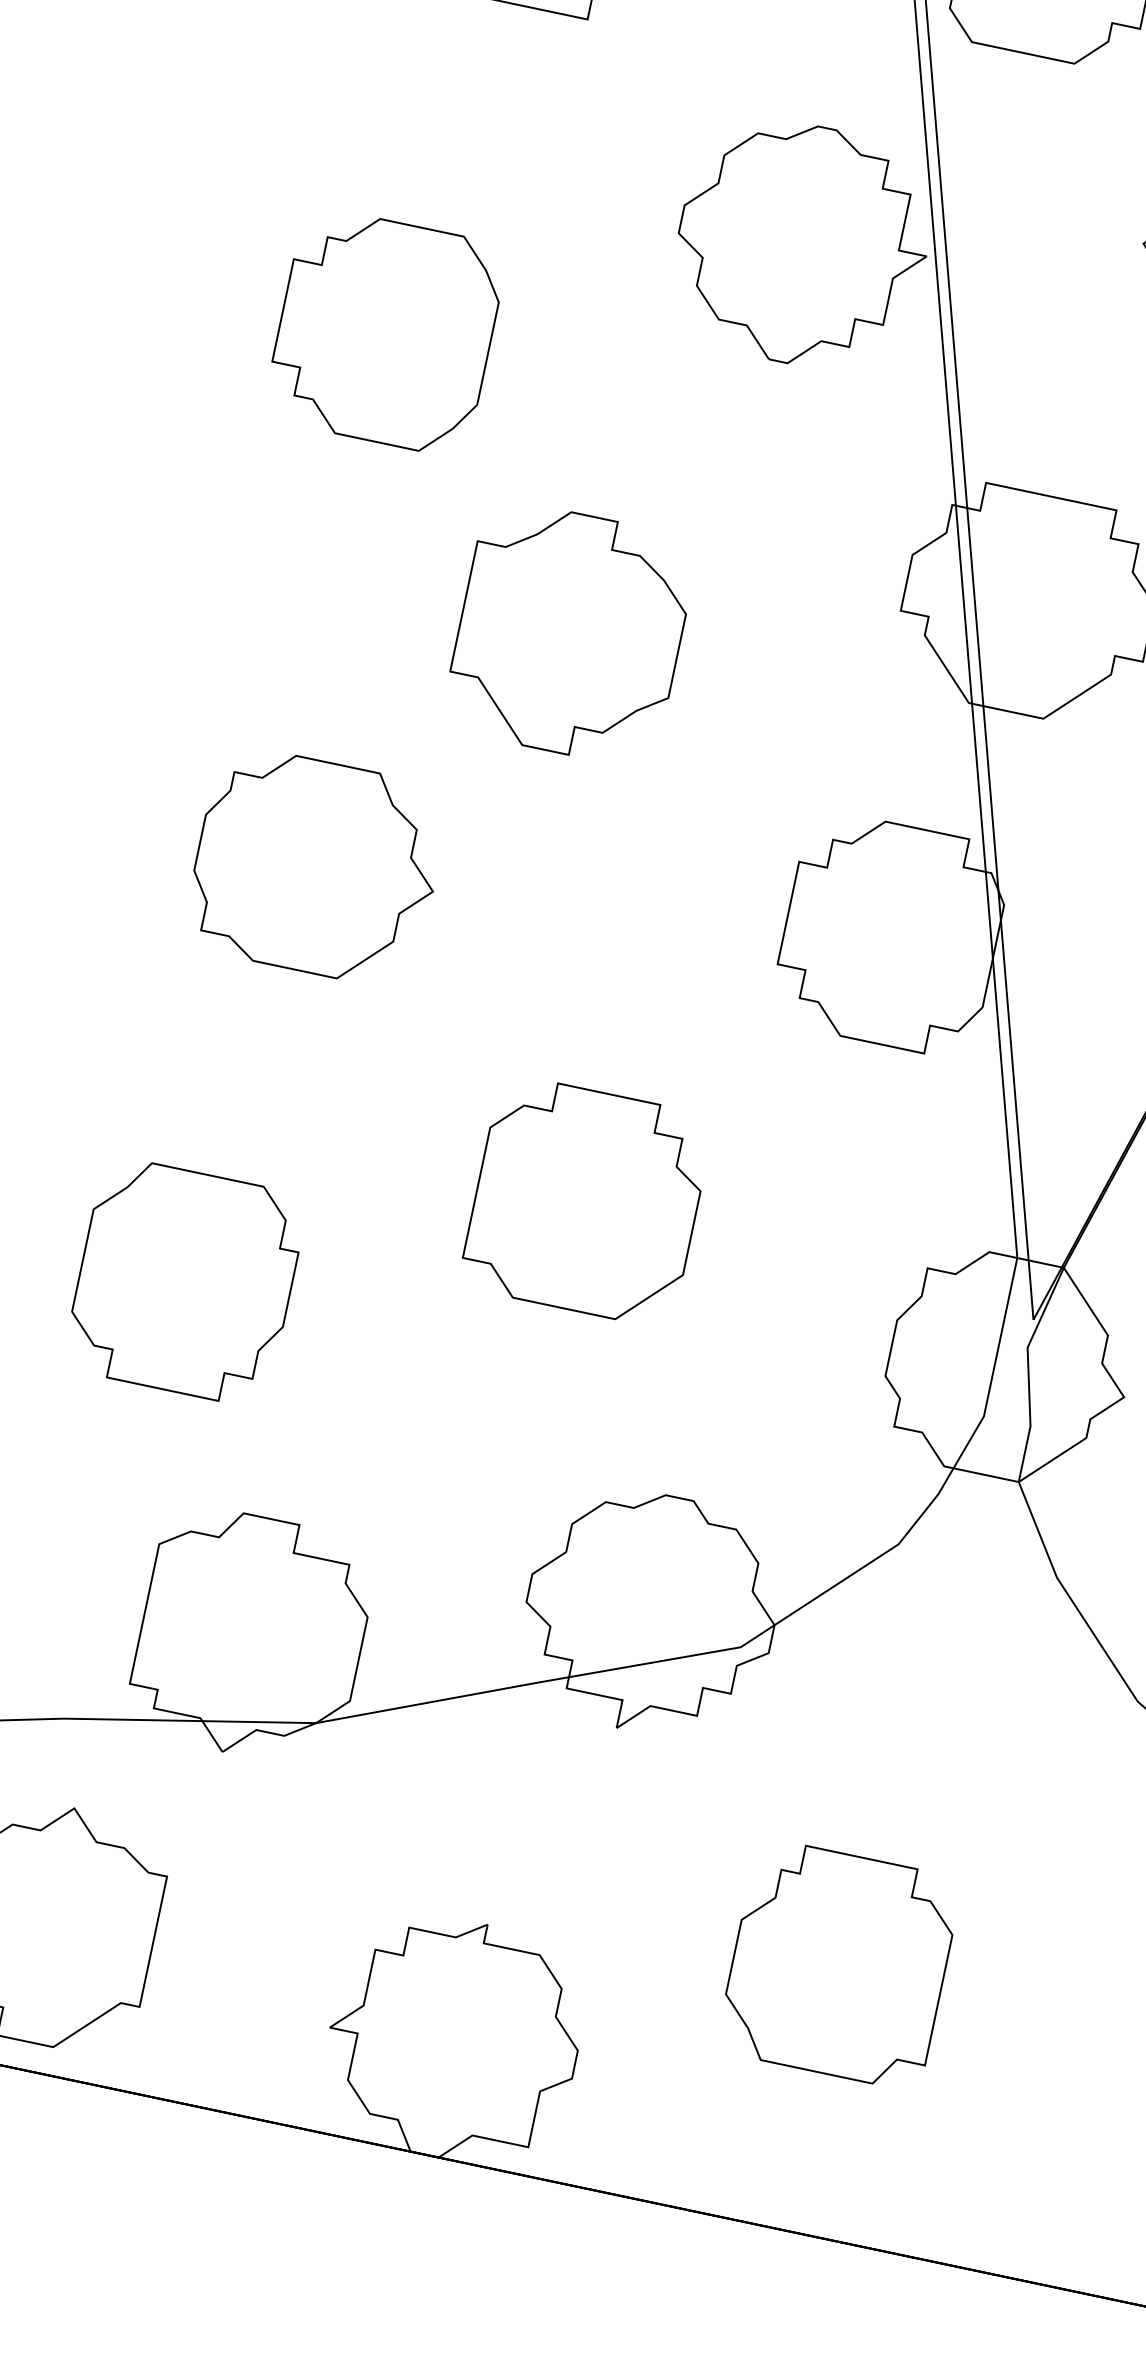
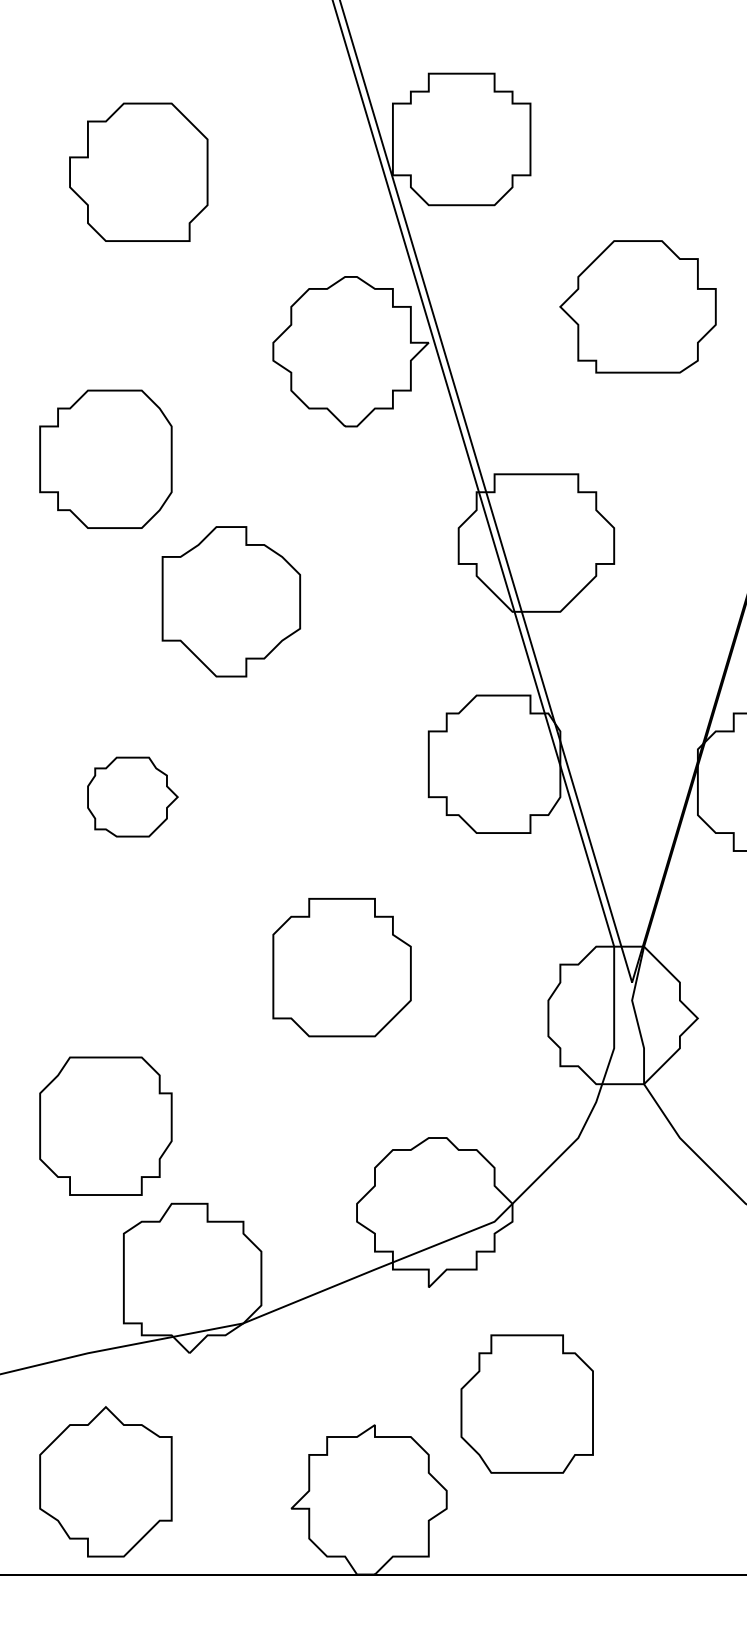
part: (570, 633) -> (231, 601), moved
part: (316, 865) -> (132, 796), size x0.6
part: (184, 1280) -> (105, 1125), moved
part: (838, 1963) -> (526, 1403), moved

